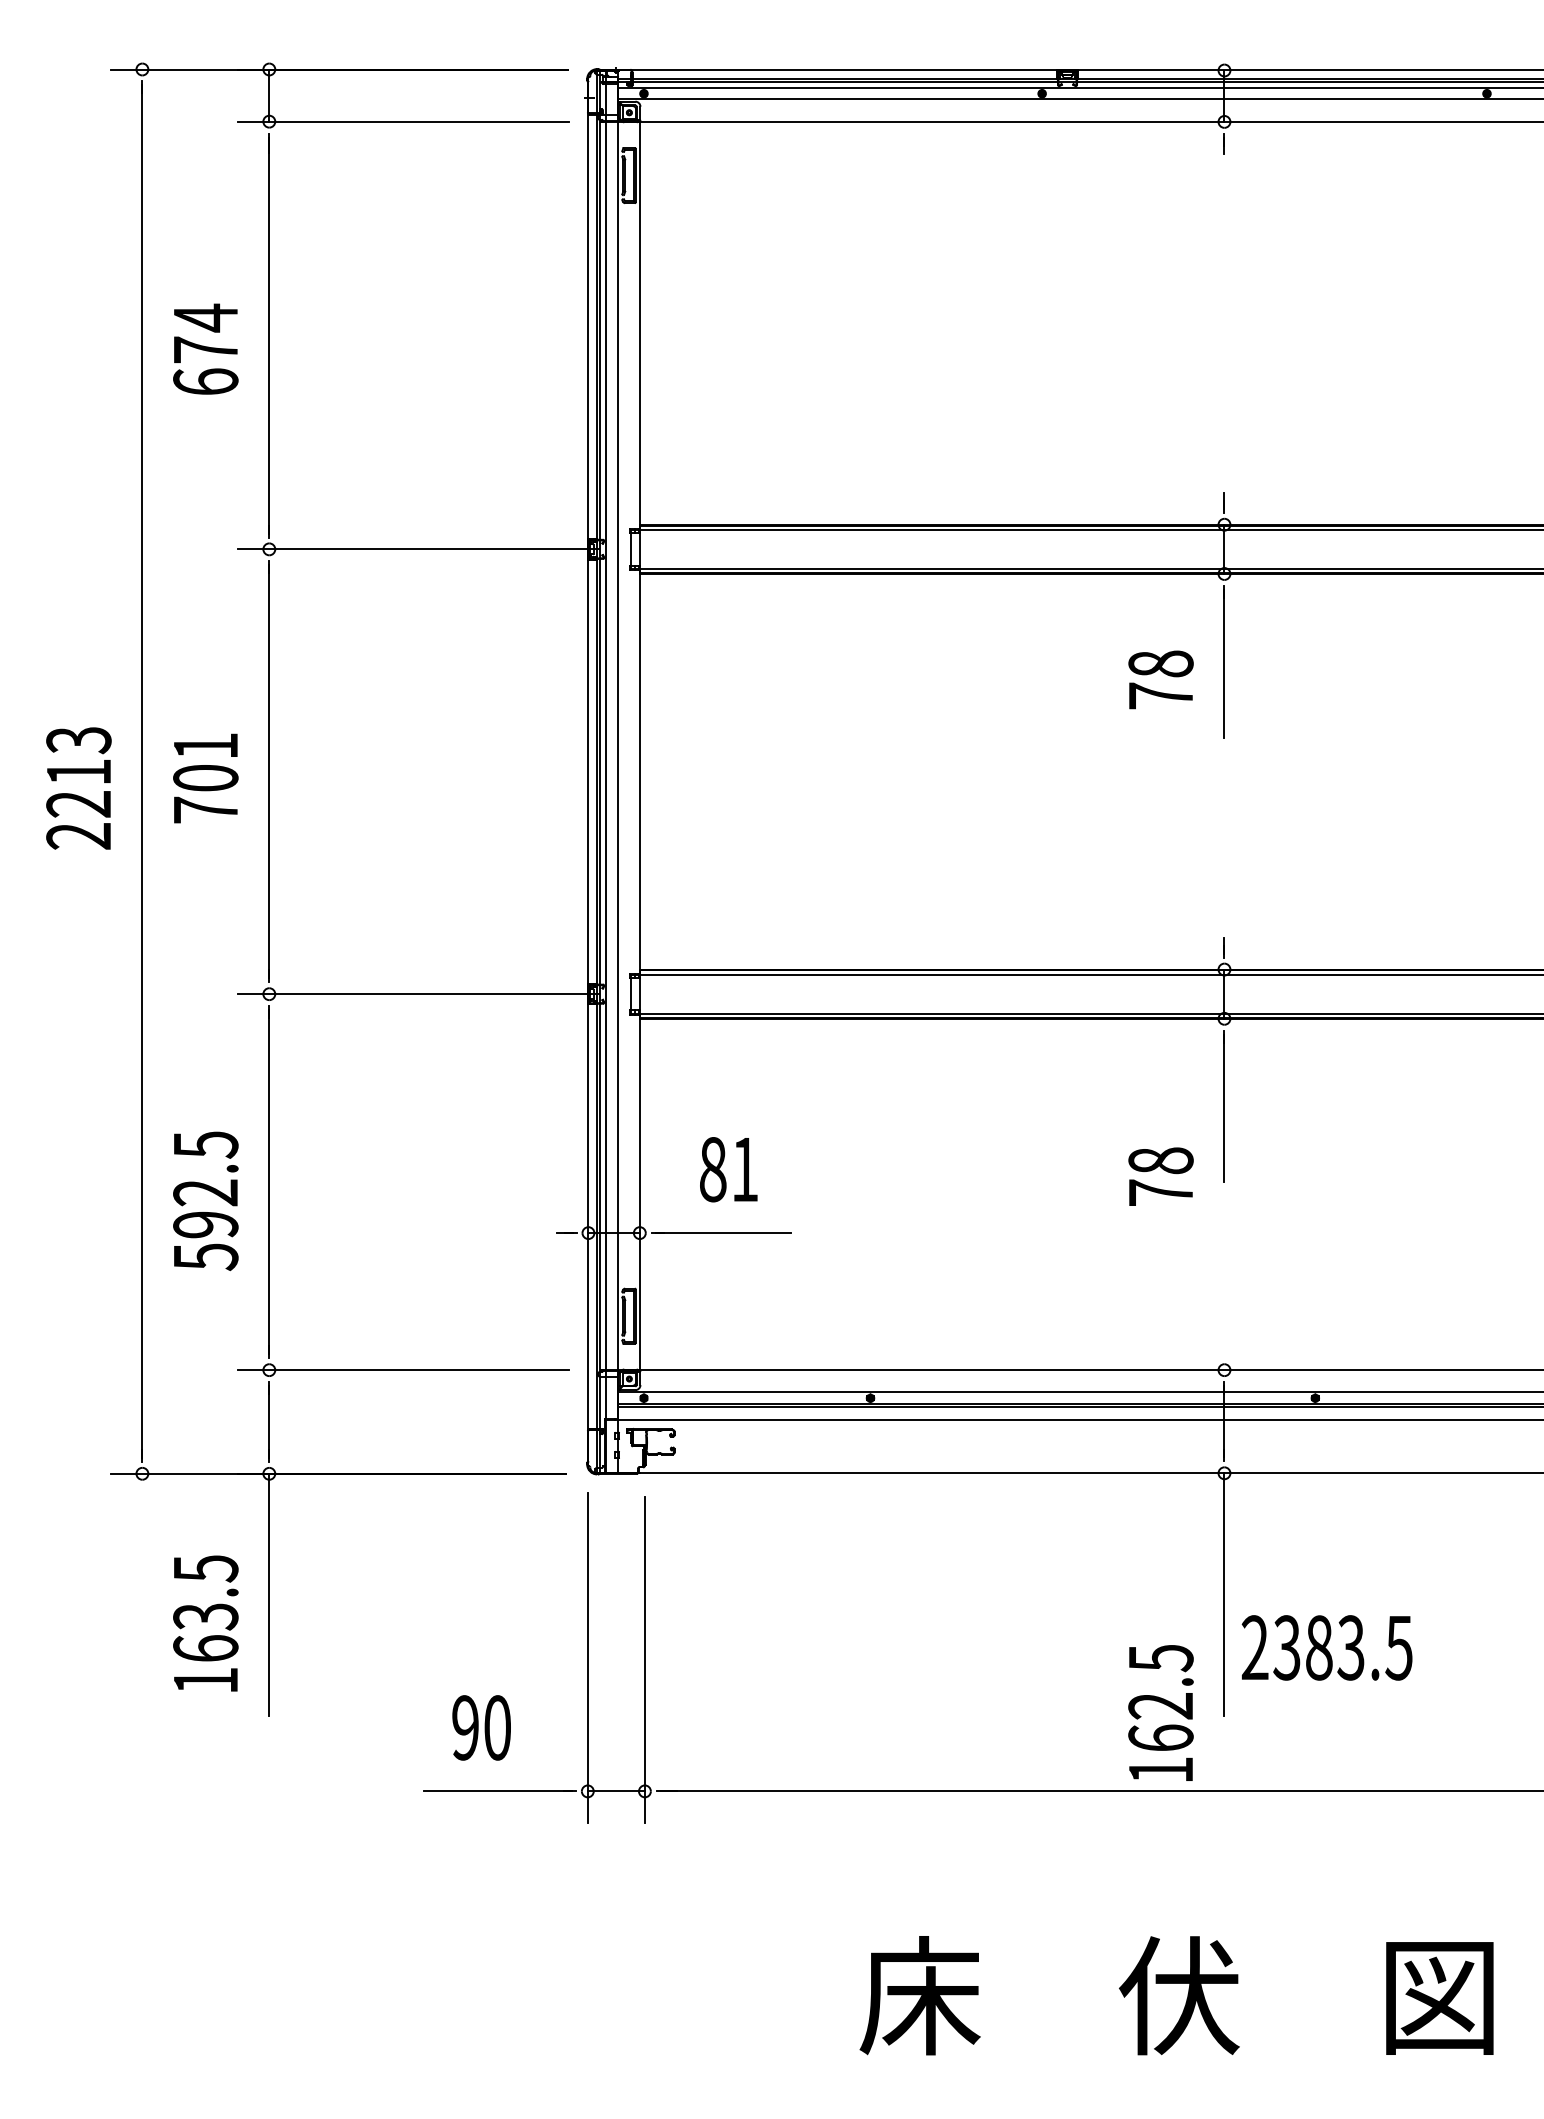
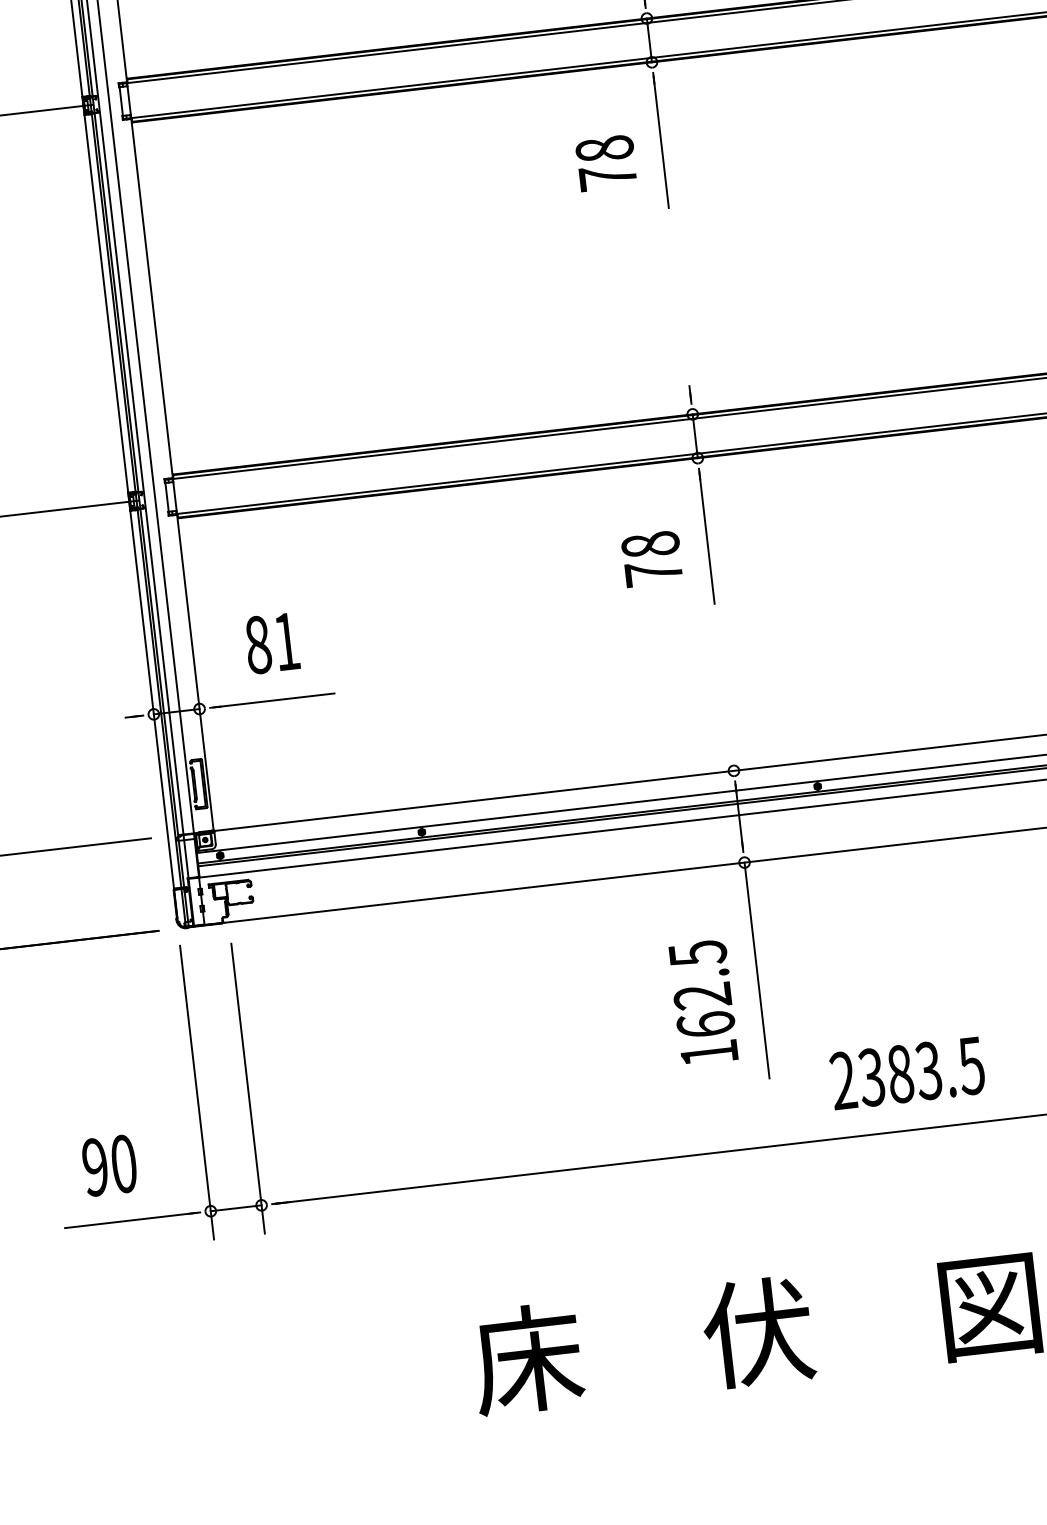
text: (1160, 1176) -> (651, 558), moved
text: (1326, 1647) -> (906, 1073), moved
text: (1160, 1712) -> (703, 1001), moved

